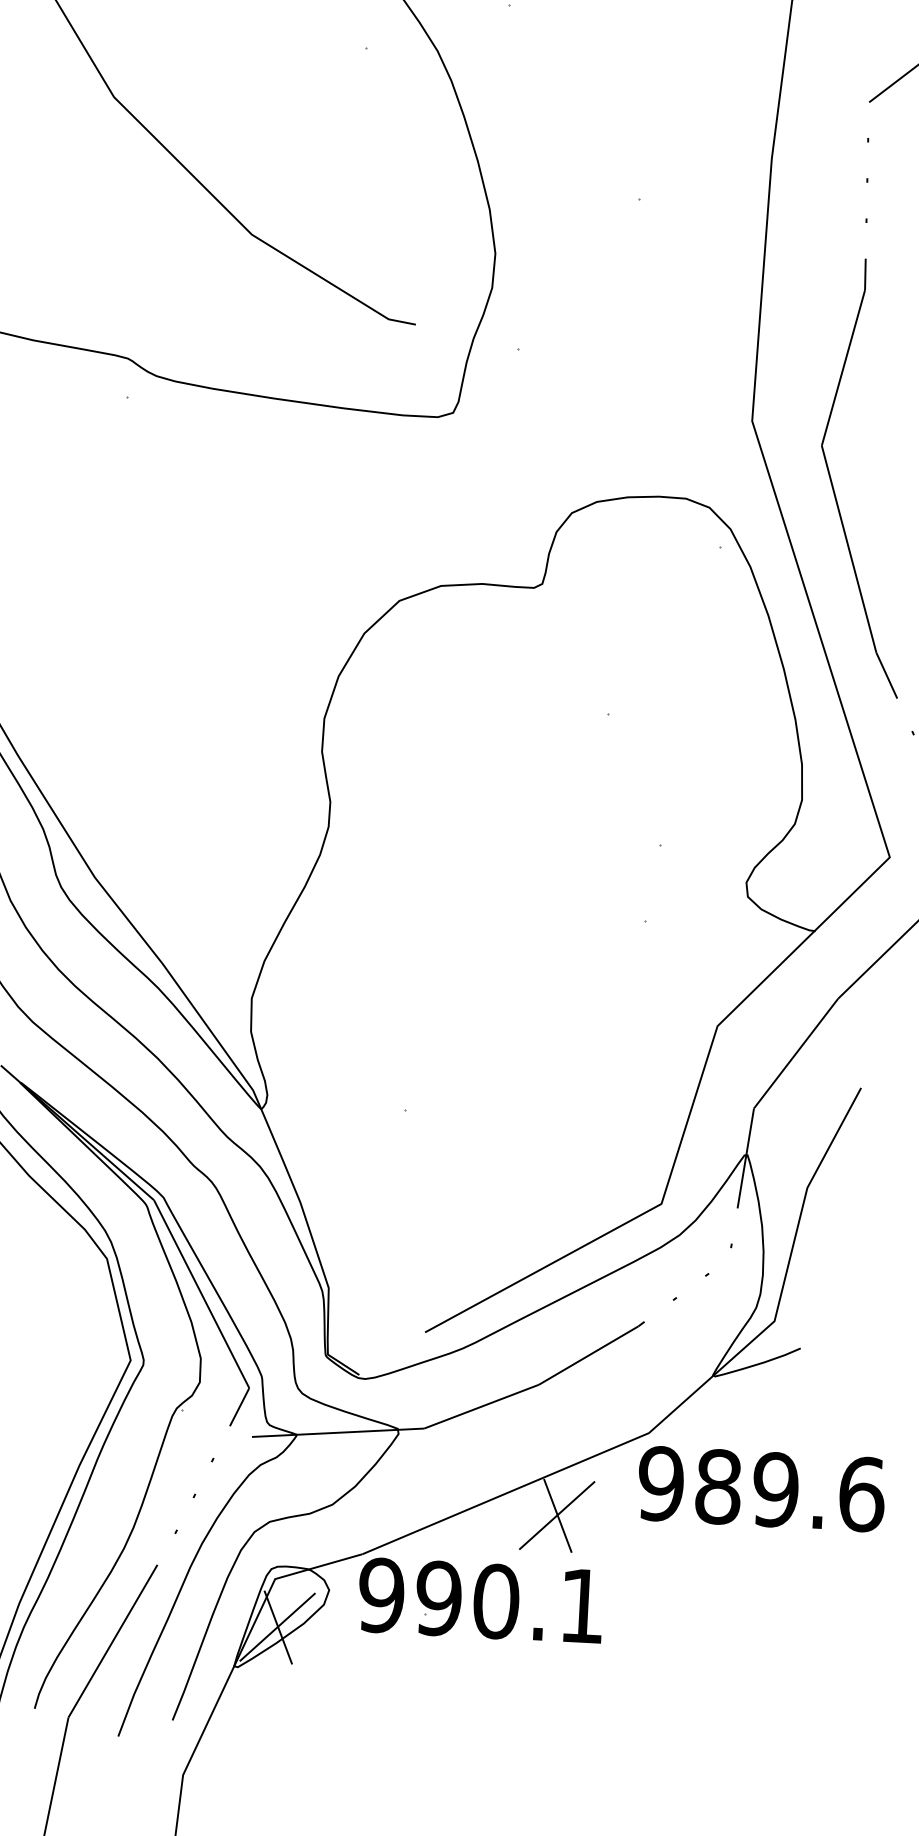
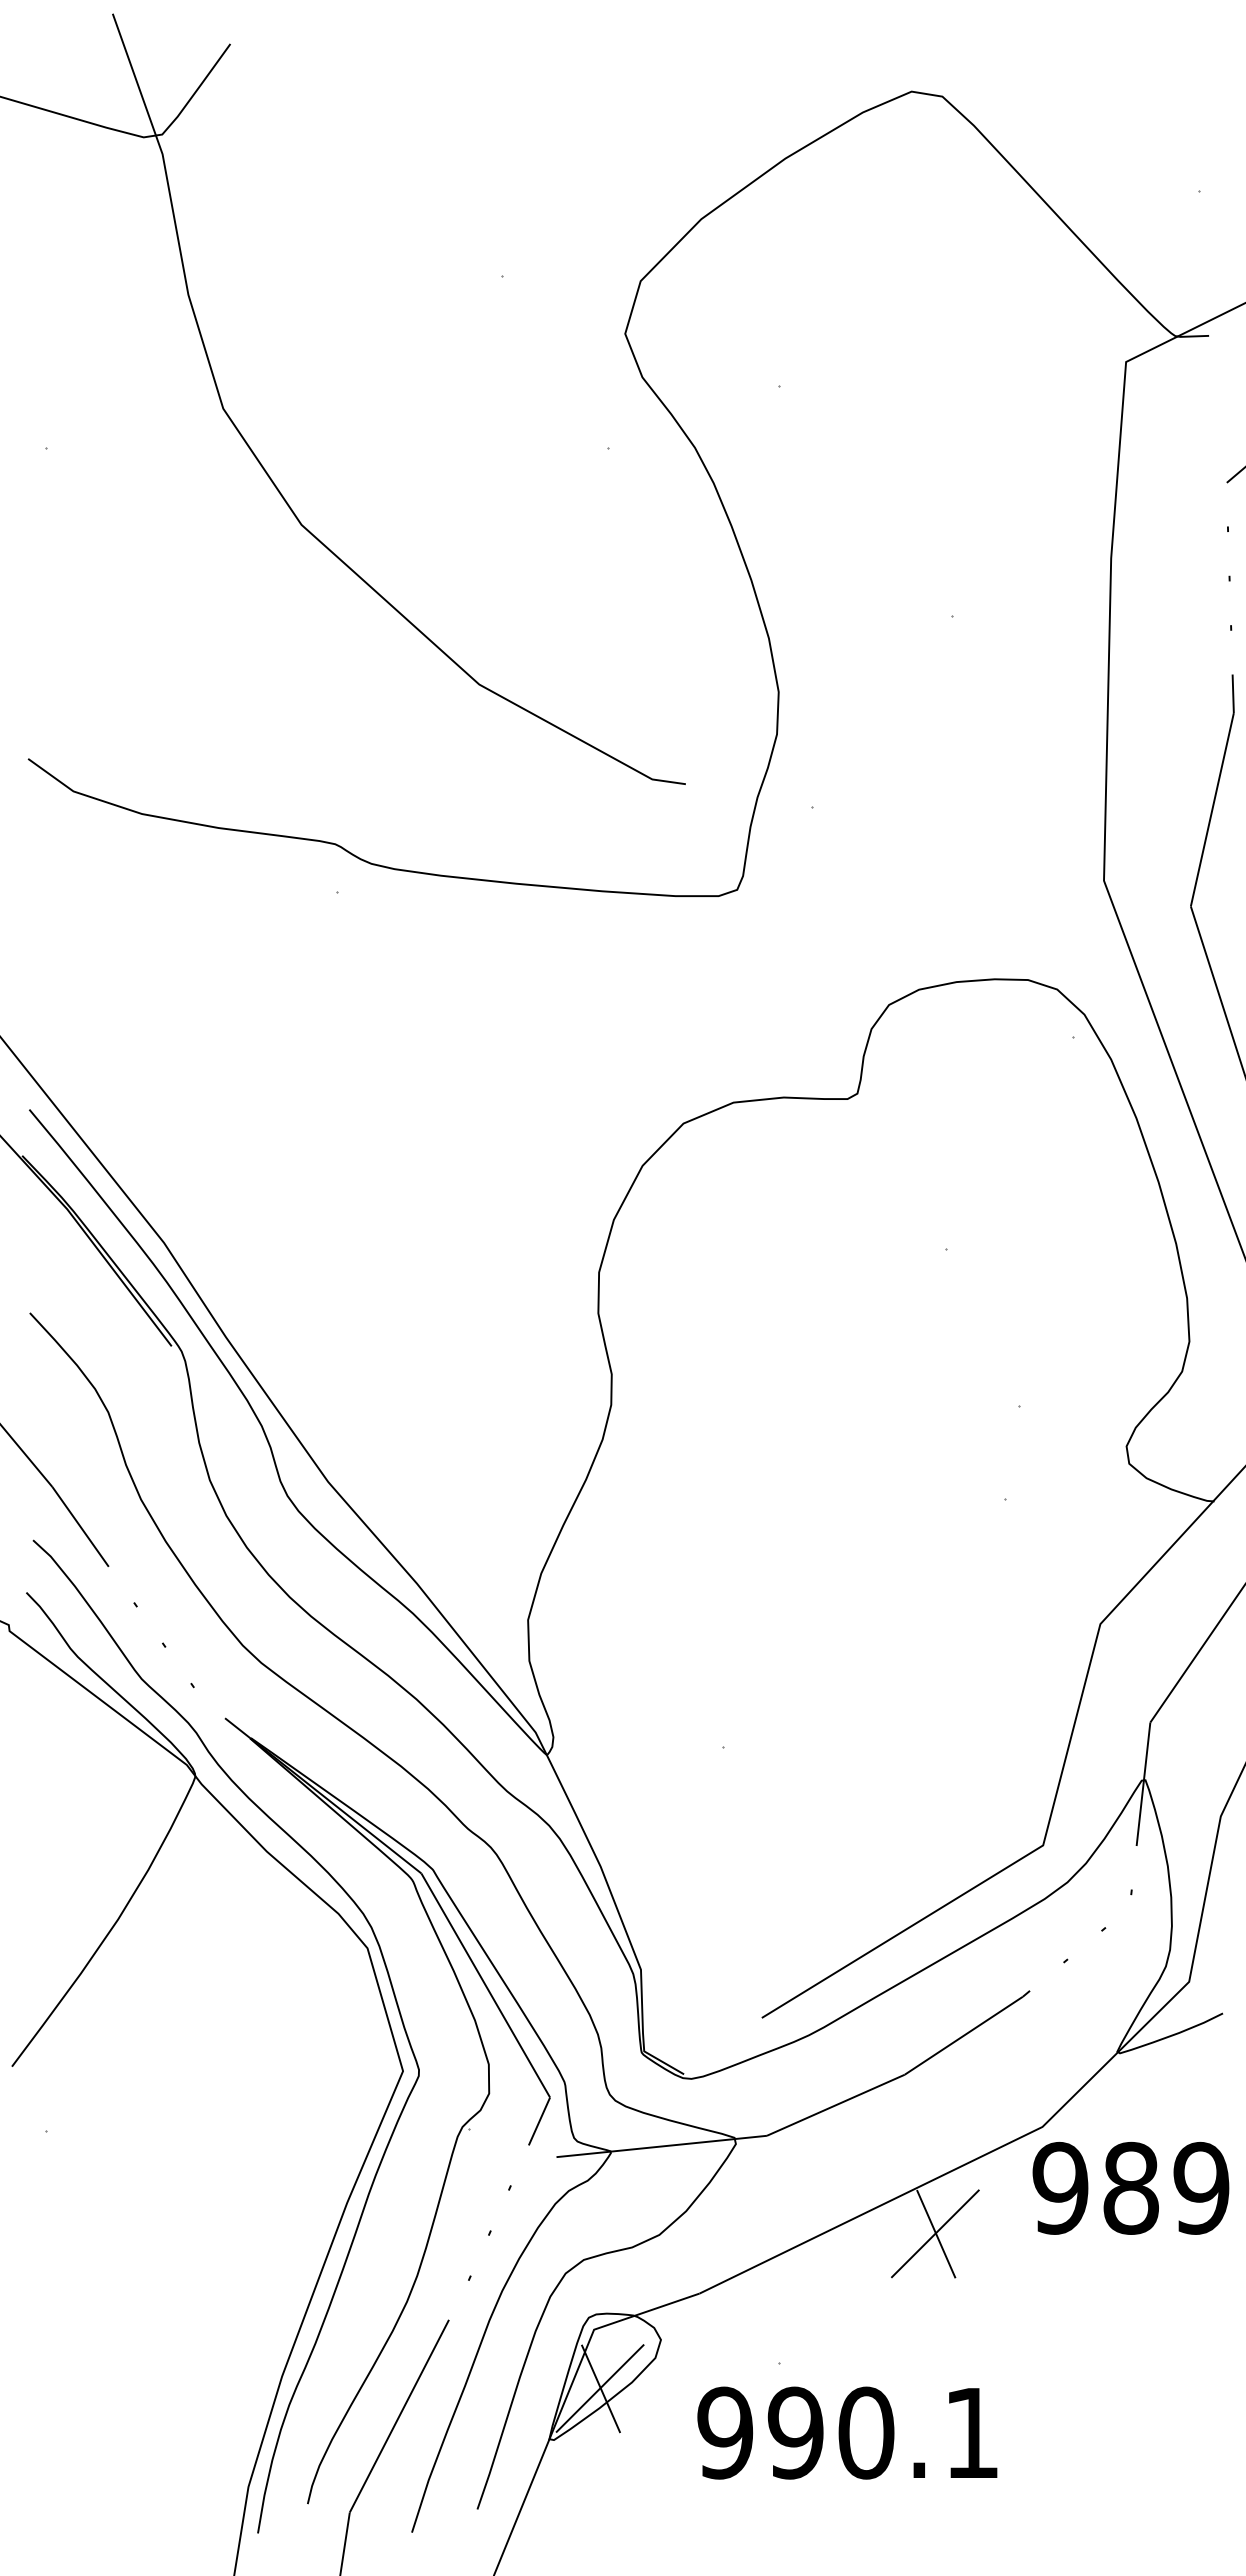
text: (480, 1600) -> (847, 2432), moved

